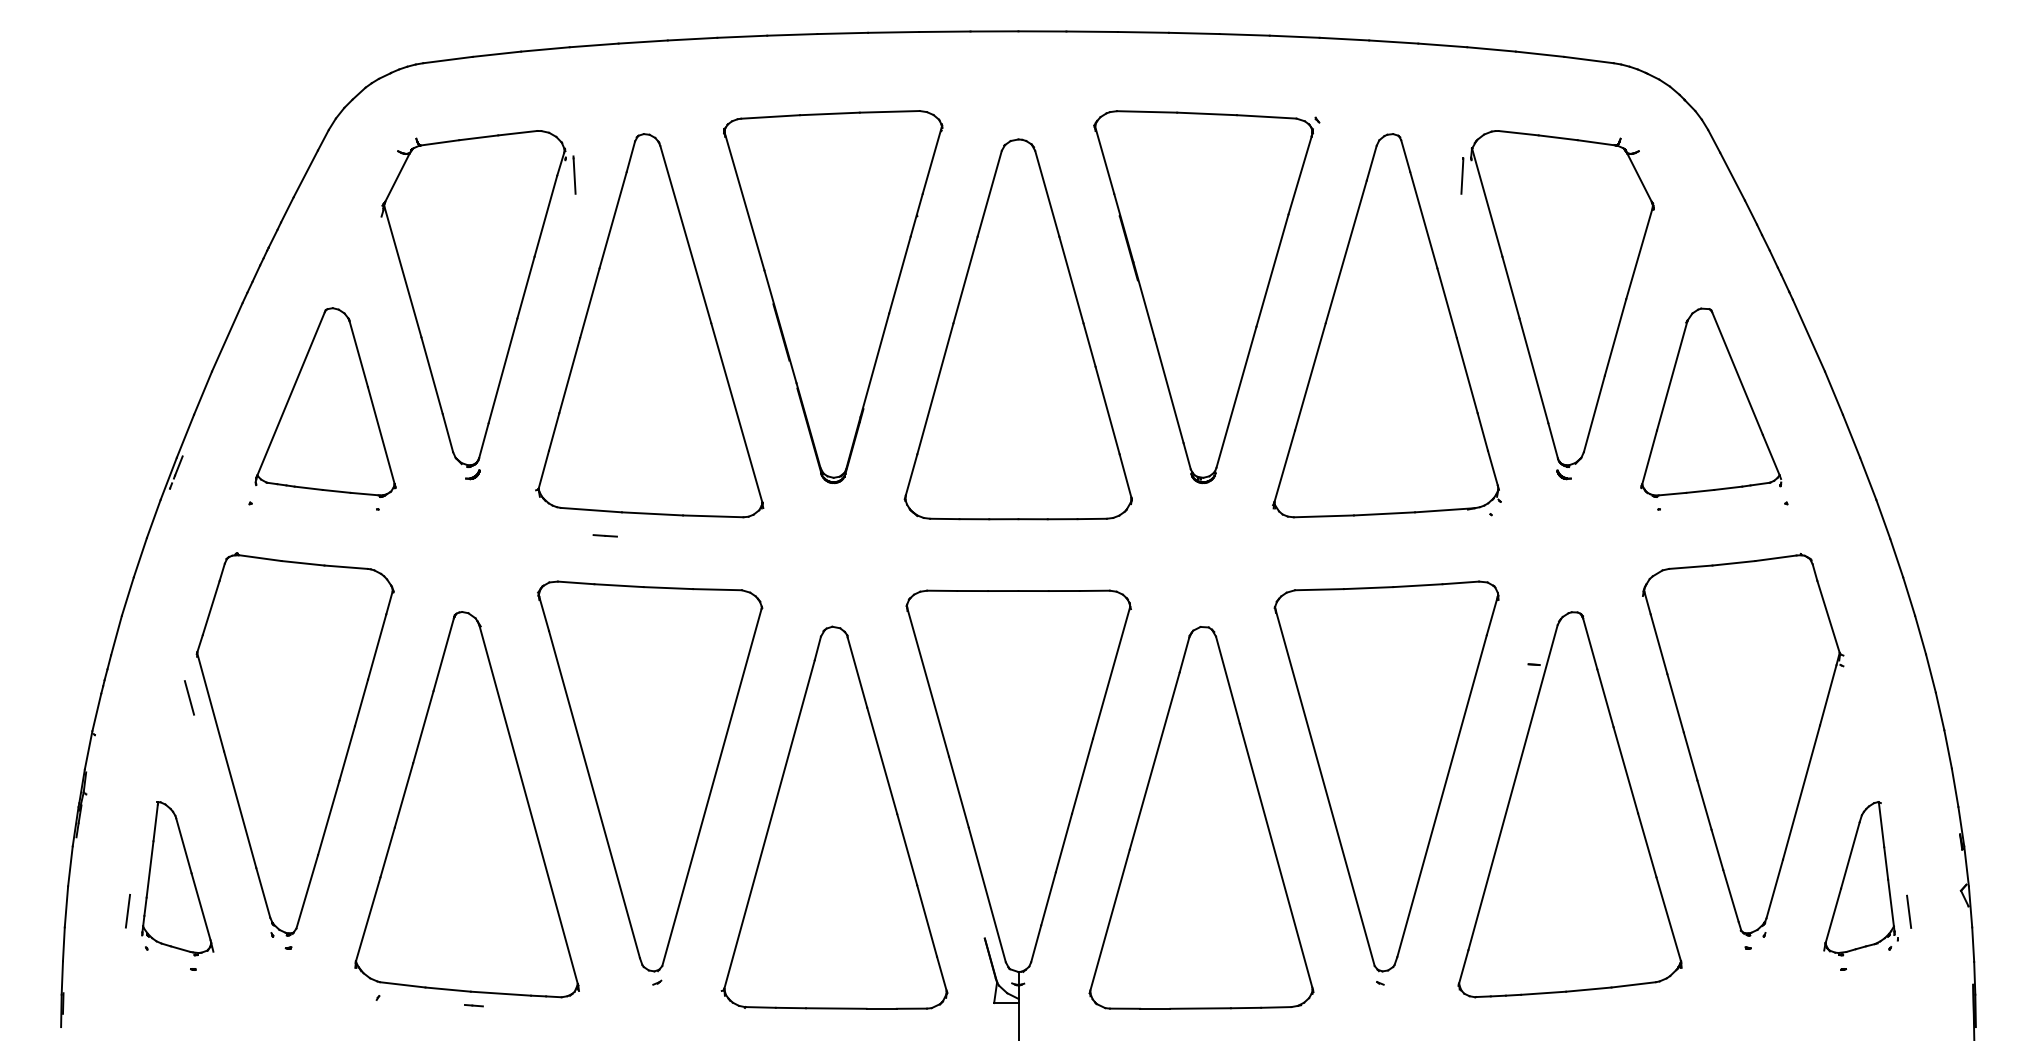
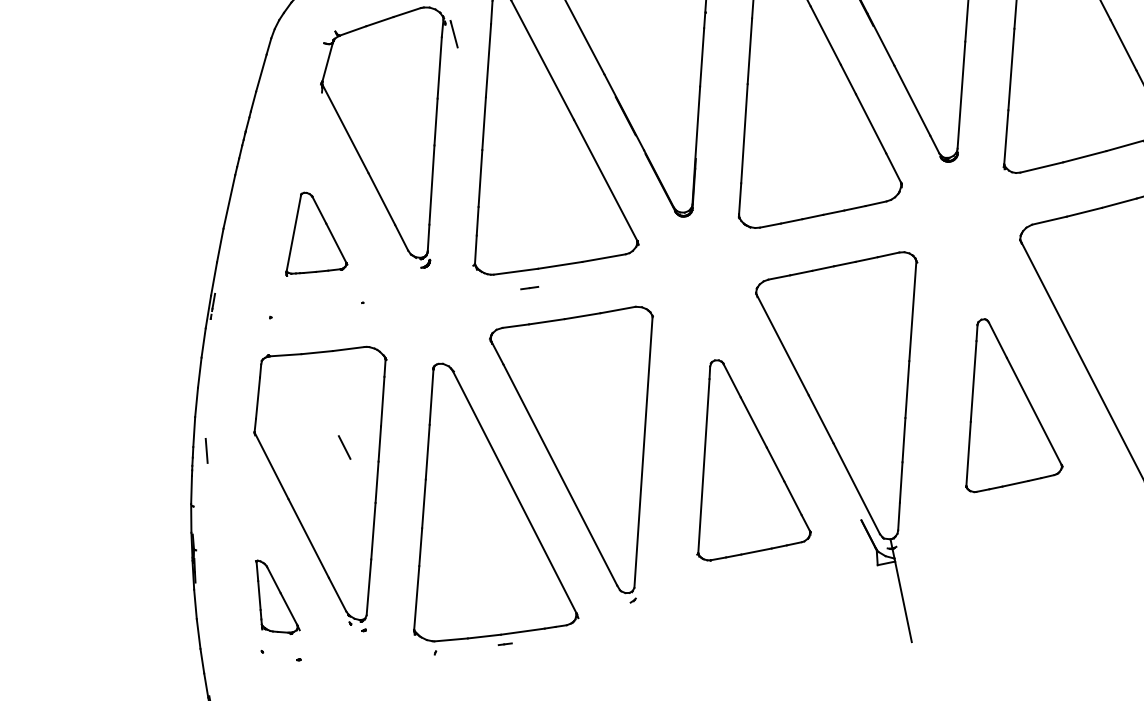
part: (325, 402) -> (309, 234), size x0.6
line: (189, 697) -> (344, 447), moved
part: (834, 817) -> (735, 455), size x0.7
part: (1201, 817) -> (998, 401), size x0.6
part: (177, 878) -> (274, 597), size x0.7
line: (127, 911) -> (206, 451), moved

